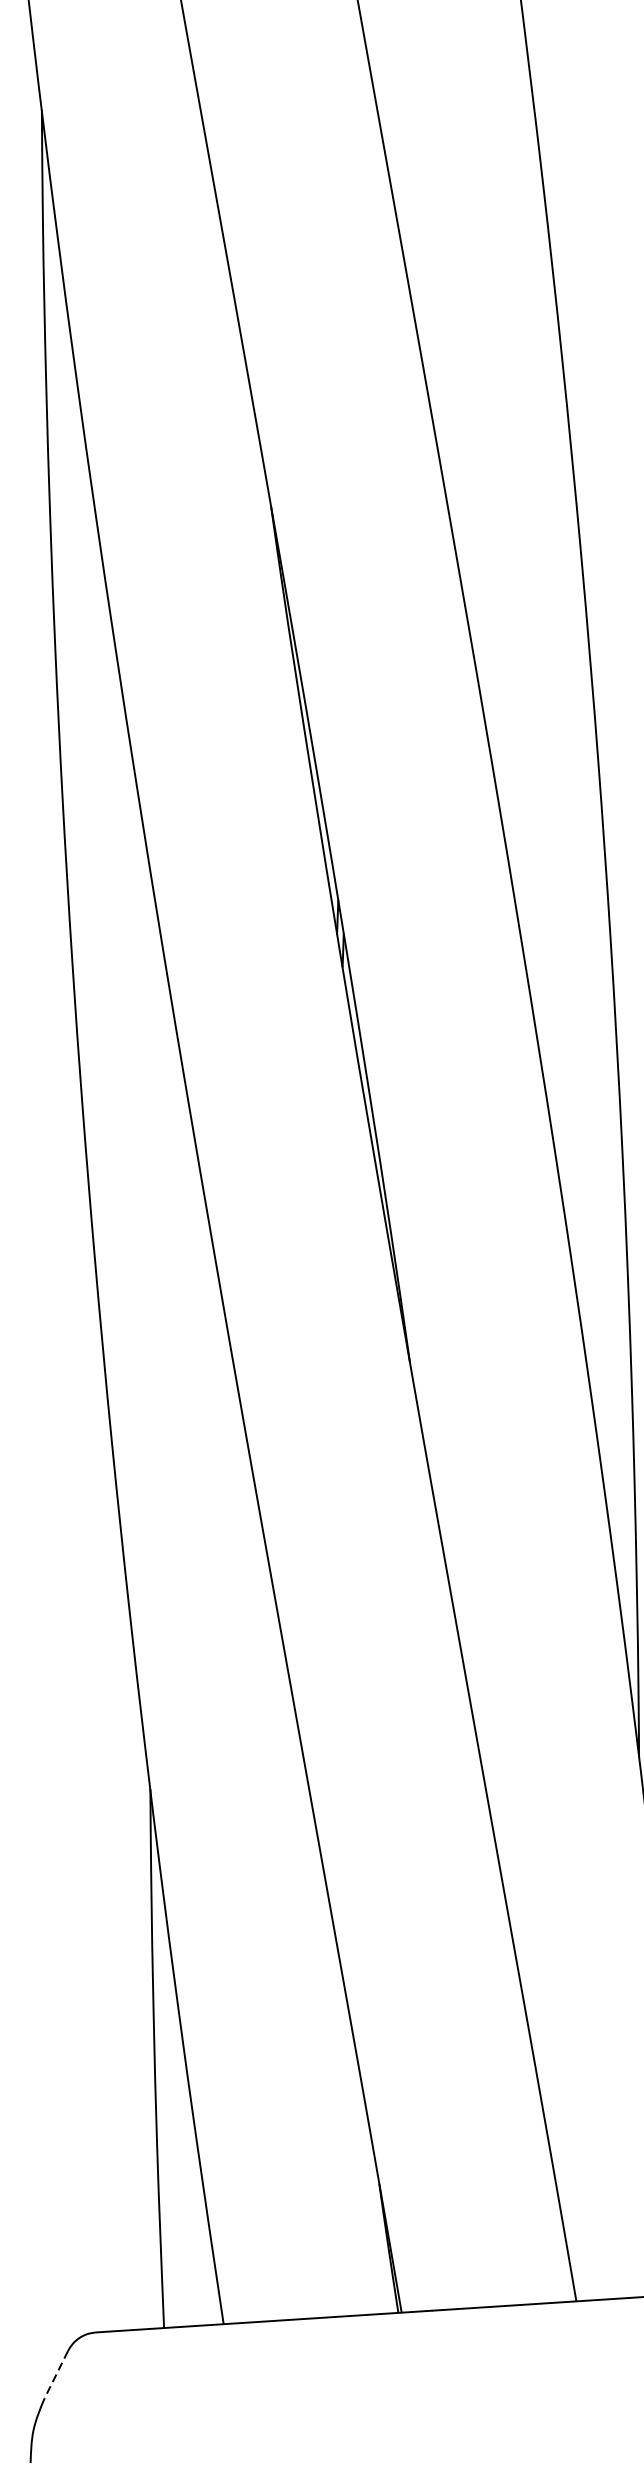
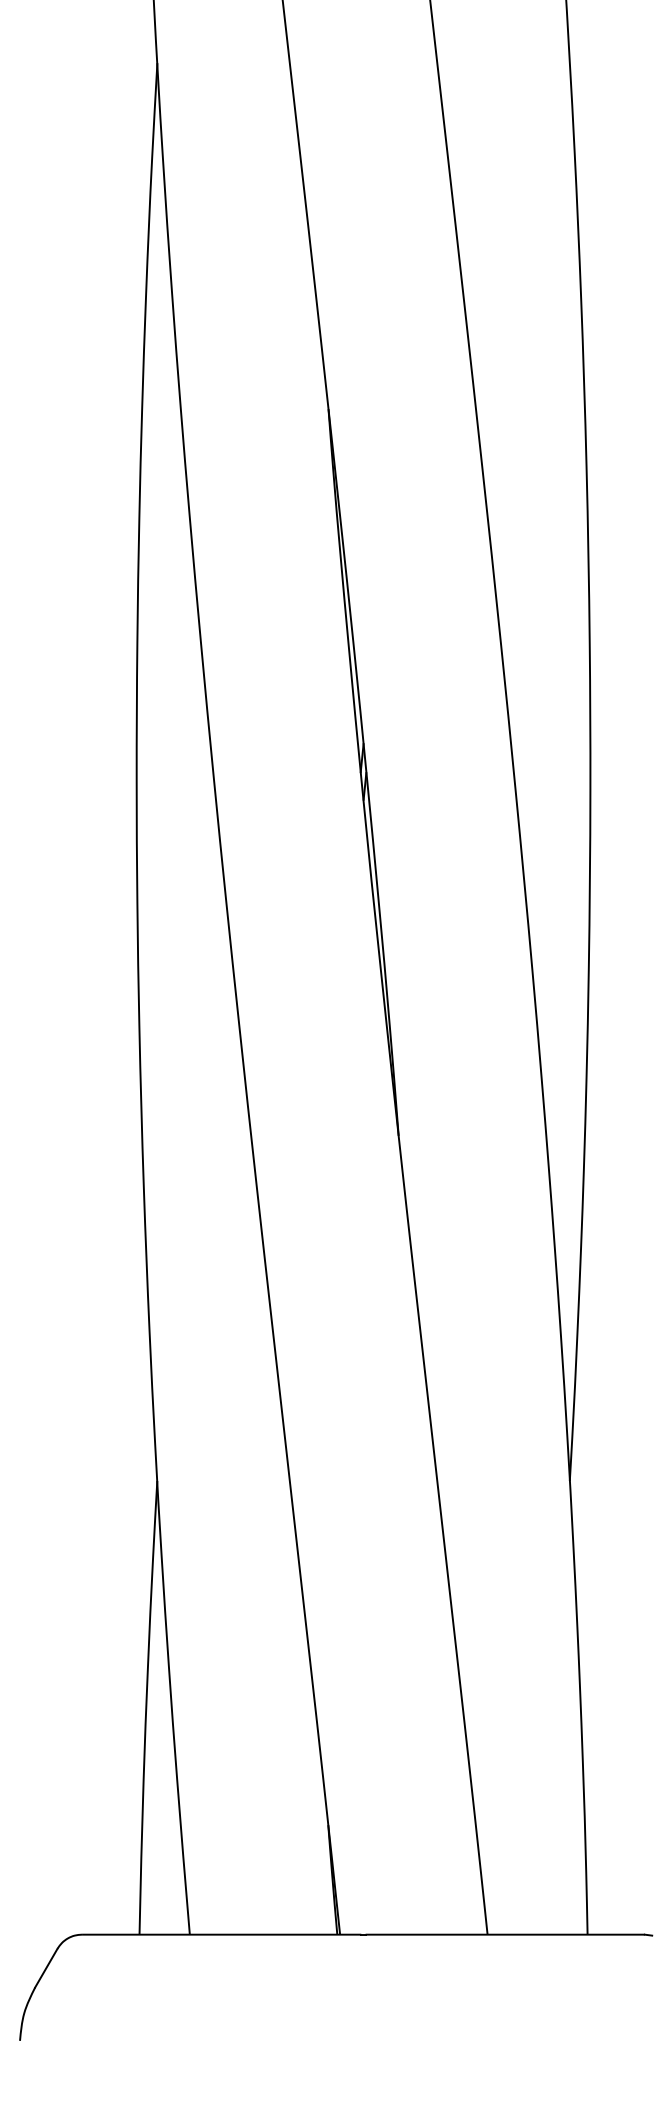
line: (56, 2375) -> (46, 1968), dashed -> solid

